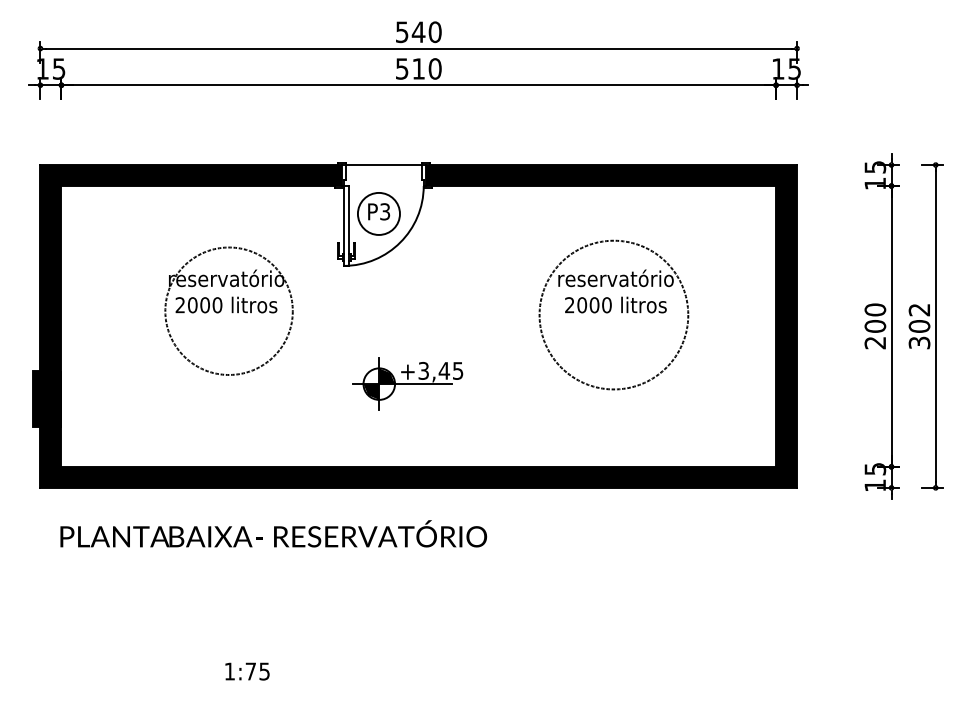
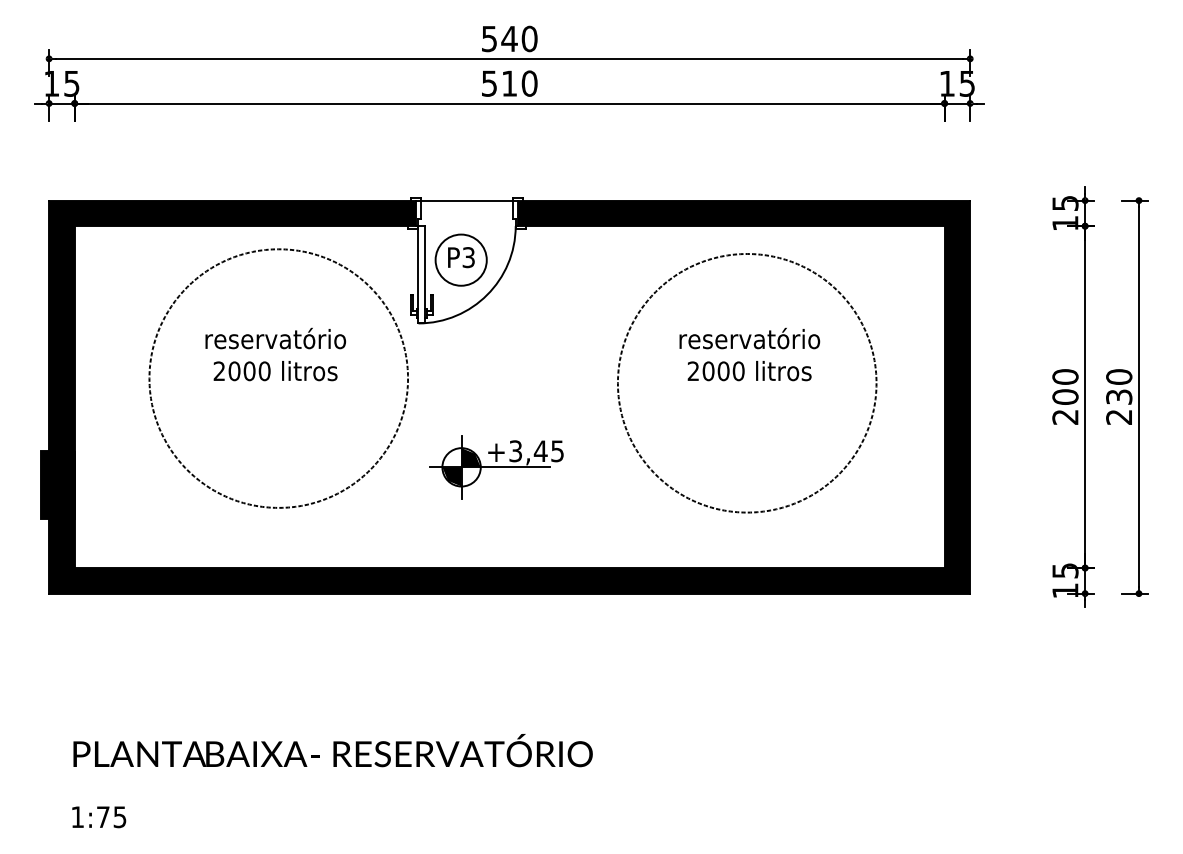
circle: (228, 311) -> (278, 378), size x1.67
circle: (613, 315) -> (746, 383), size x1.43
text: (919, 325) -> (1119, 396), 302 -> 230
text: (273, 533) -> (332, 750), moved
text: (247, 671) -> (99, 817), moved

